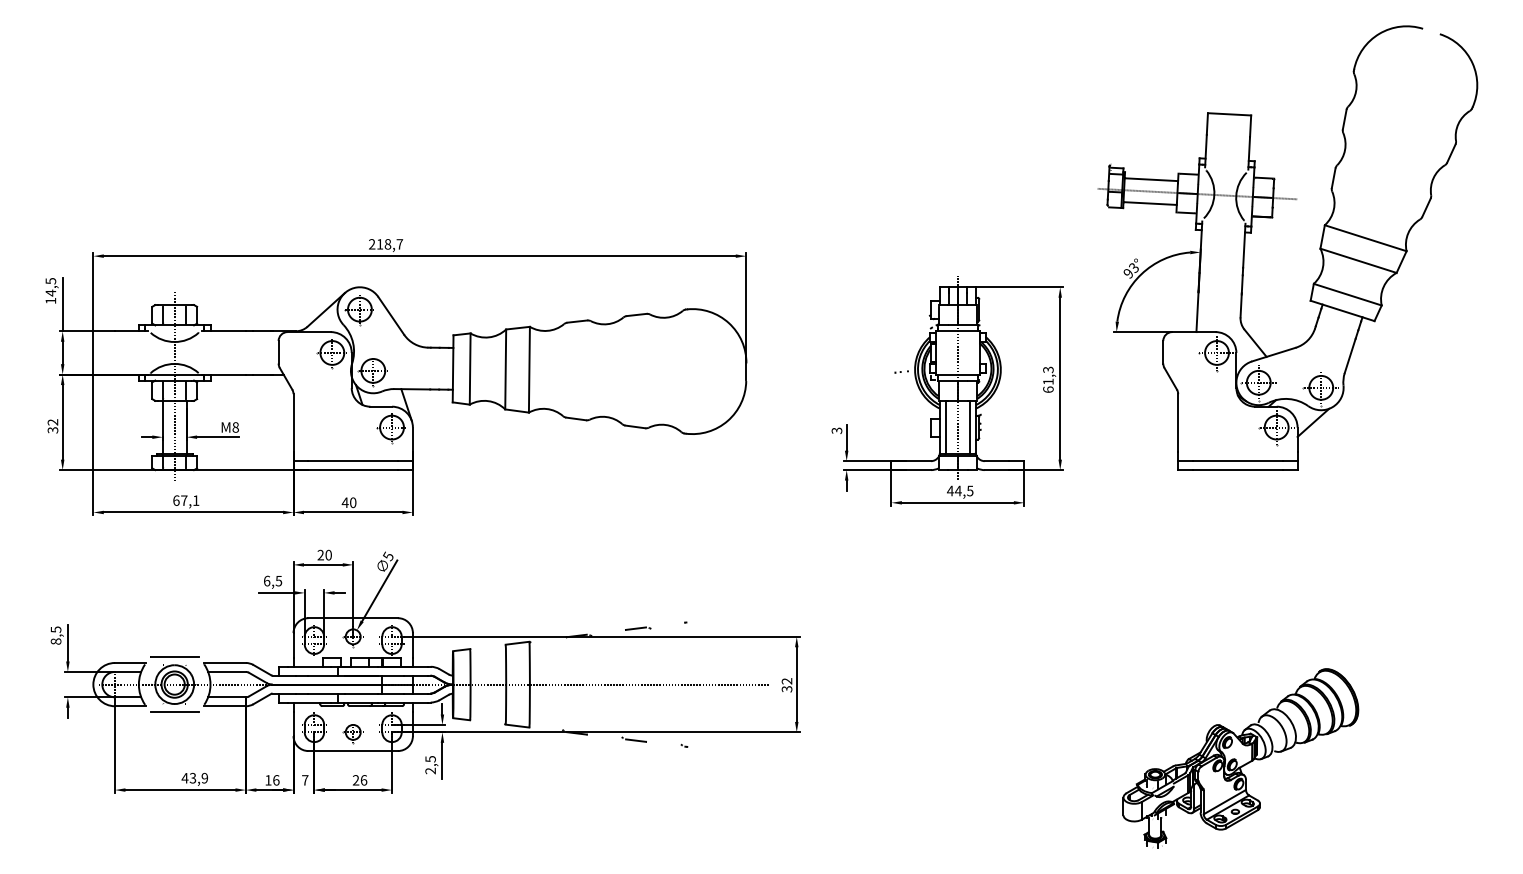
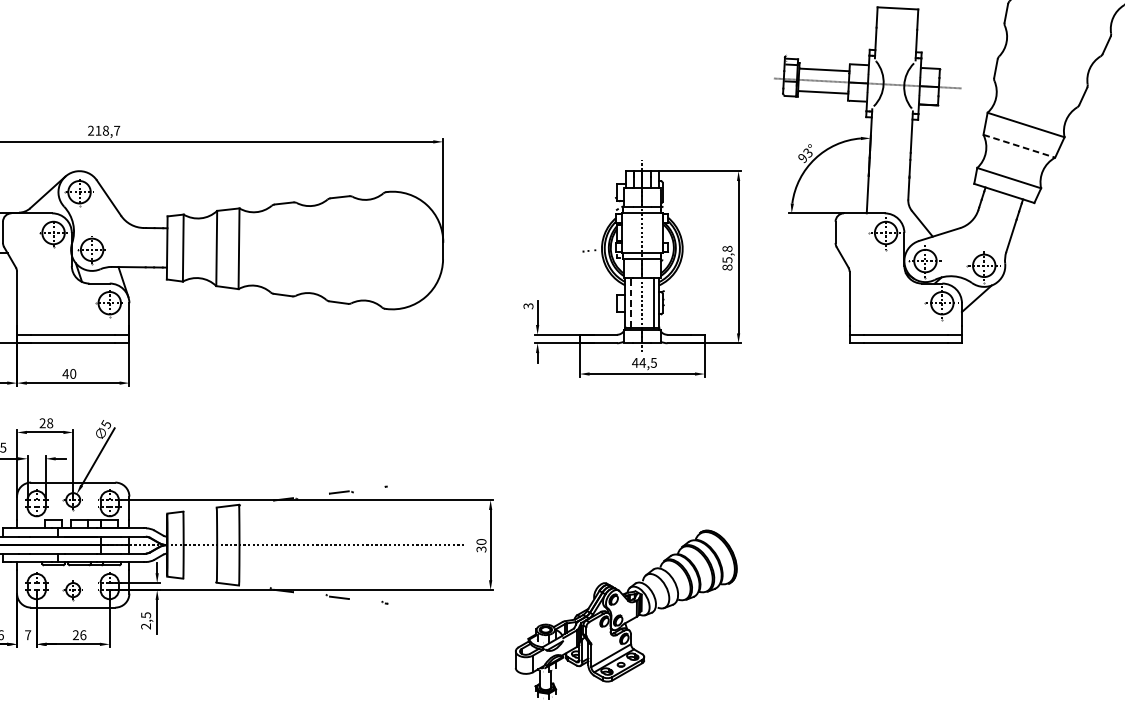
line: (1358, 260) -> (1019, 145), solid -> dashed
text: (1048, 379) -> (727, 257), 61,3 -> 85,8
line: (945, 426) -> (630, 302), solid -> dashed
text: (328, 555) -> (49, 423), 20 -> 28
text: (786, 681) -> (480, 542), 32 -> 30
part: (1240, 758) -> (625, 614), moved

